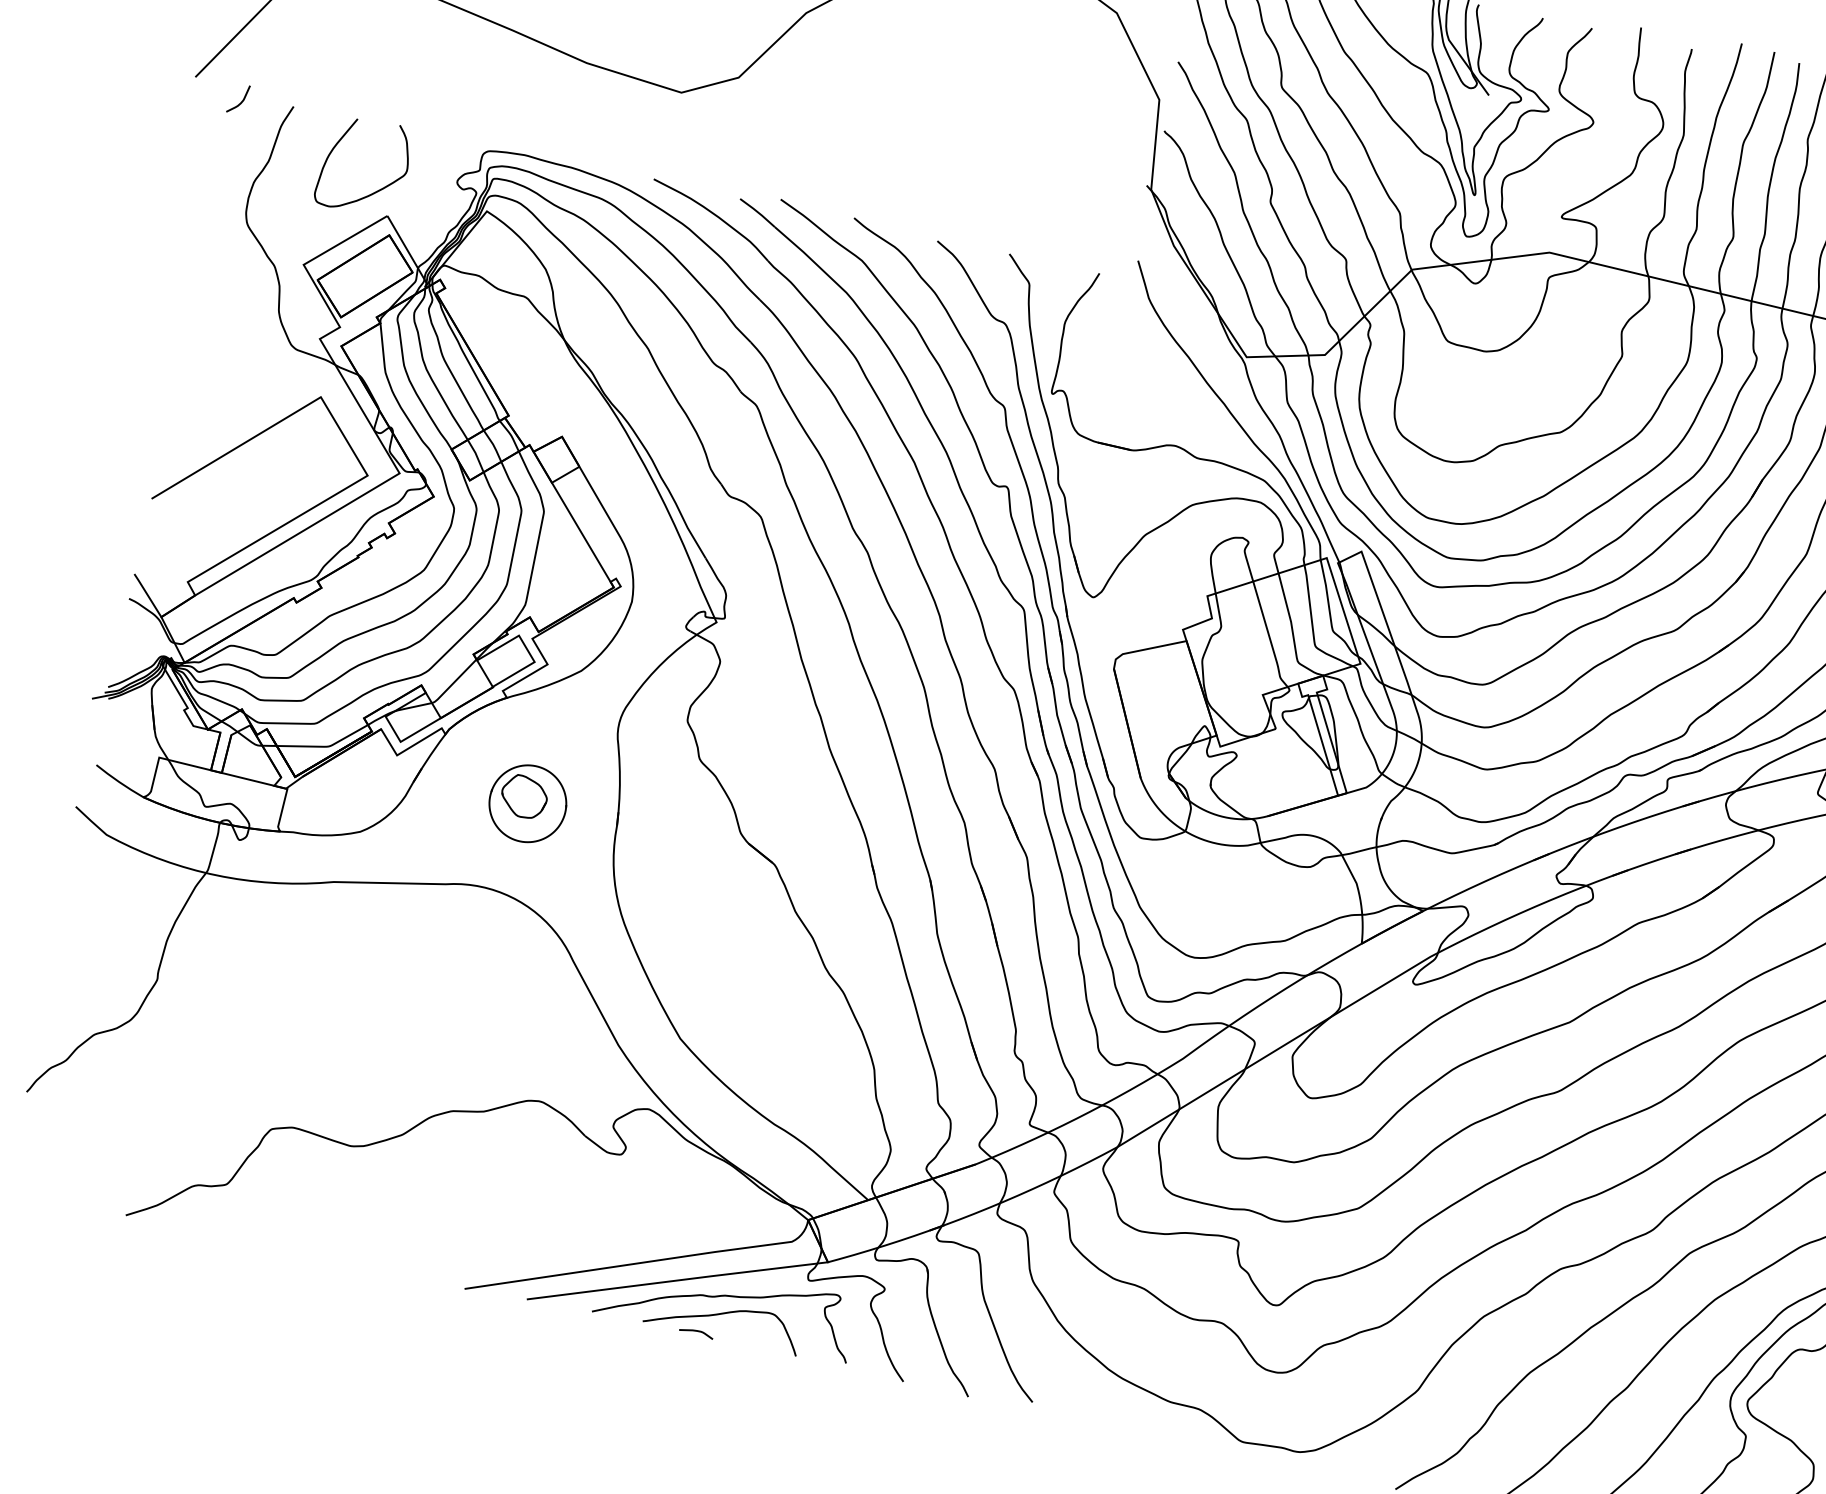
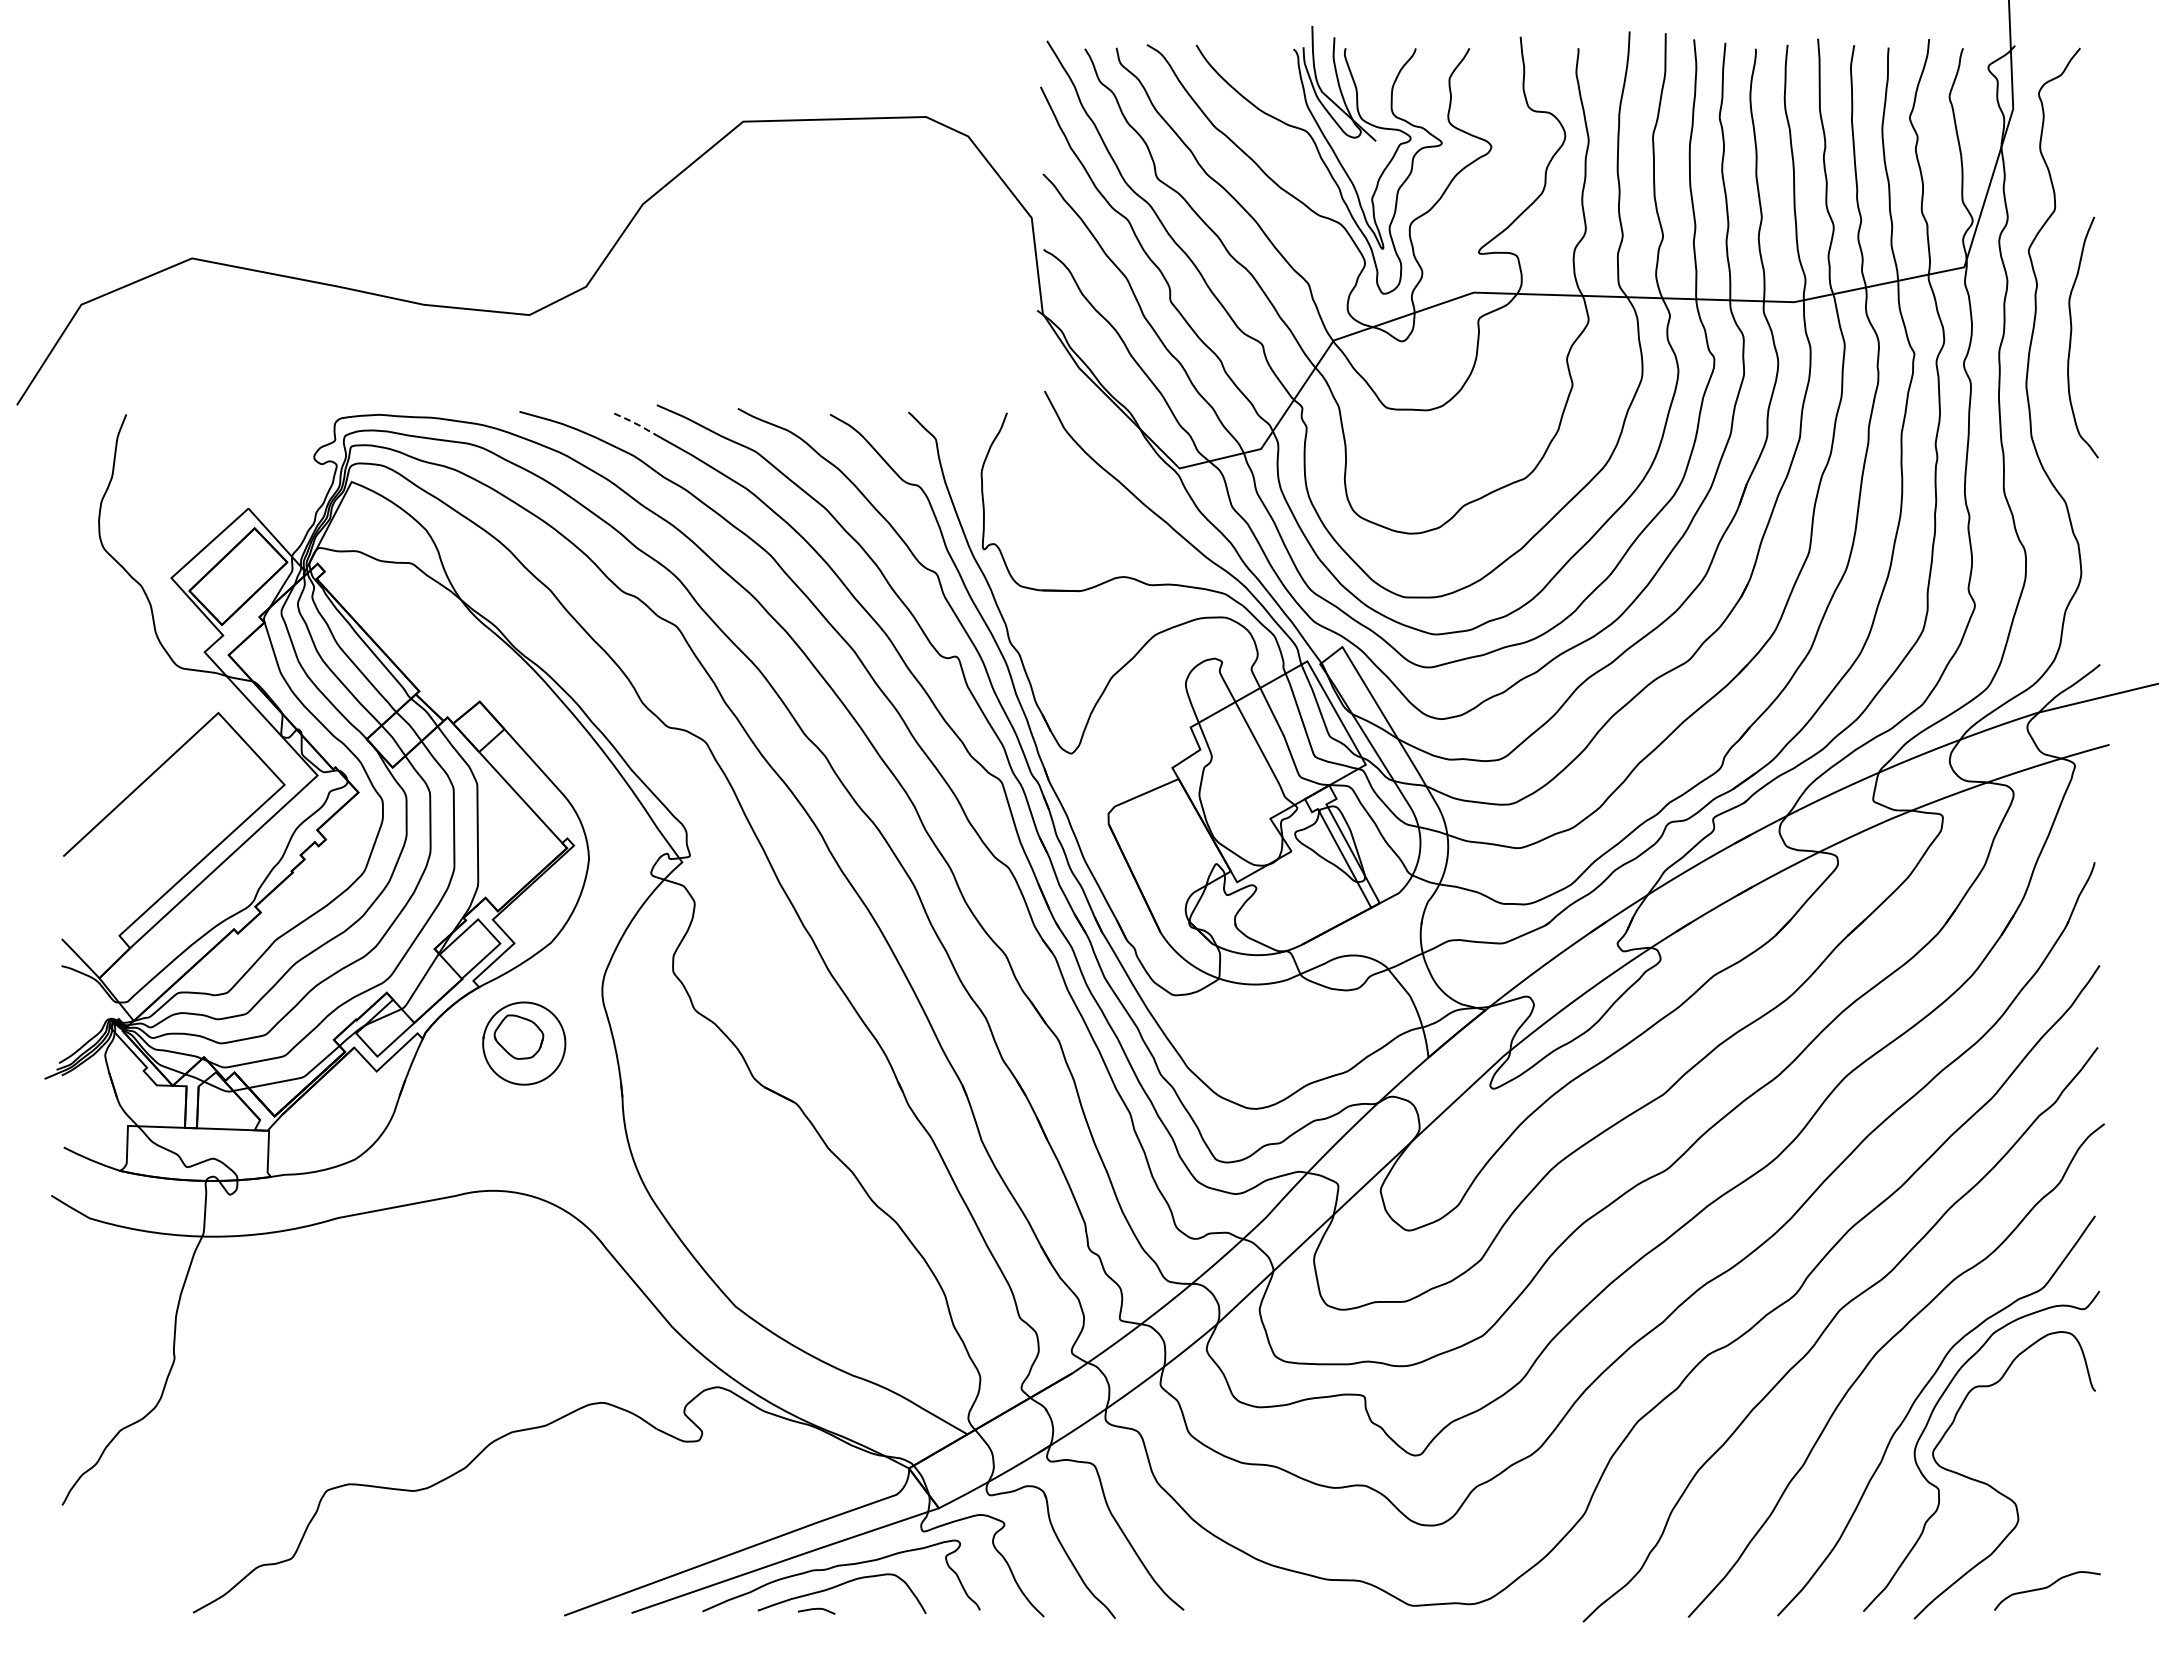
curve: (240, 102) -> (69, 421), removed
curve: (376, 190) -> (231, 484), removed
line: (757, 212) -> (635, 423), solid -> dashed
part: (528, 803) -> (524, 1043), moved

